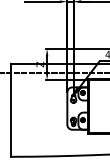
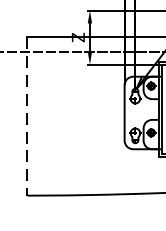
line: (10, 111) -> (27, 117), solid -> dashed

